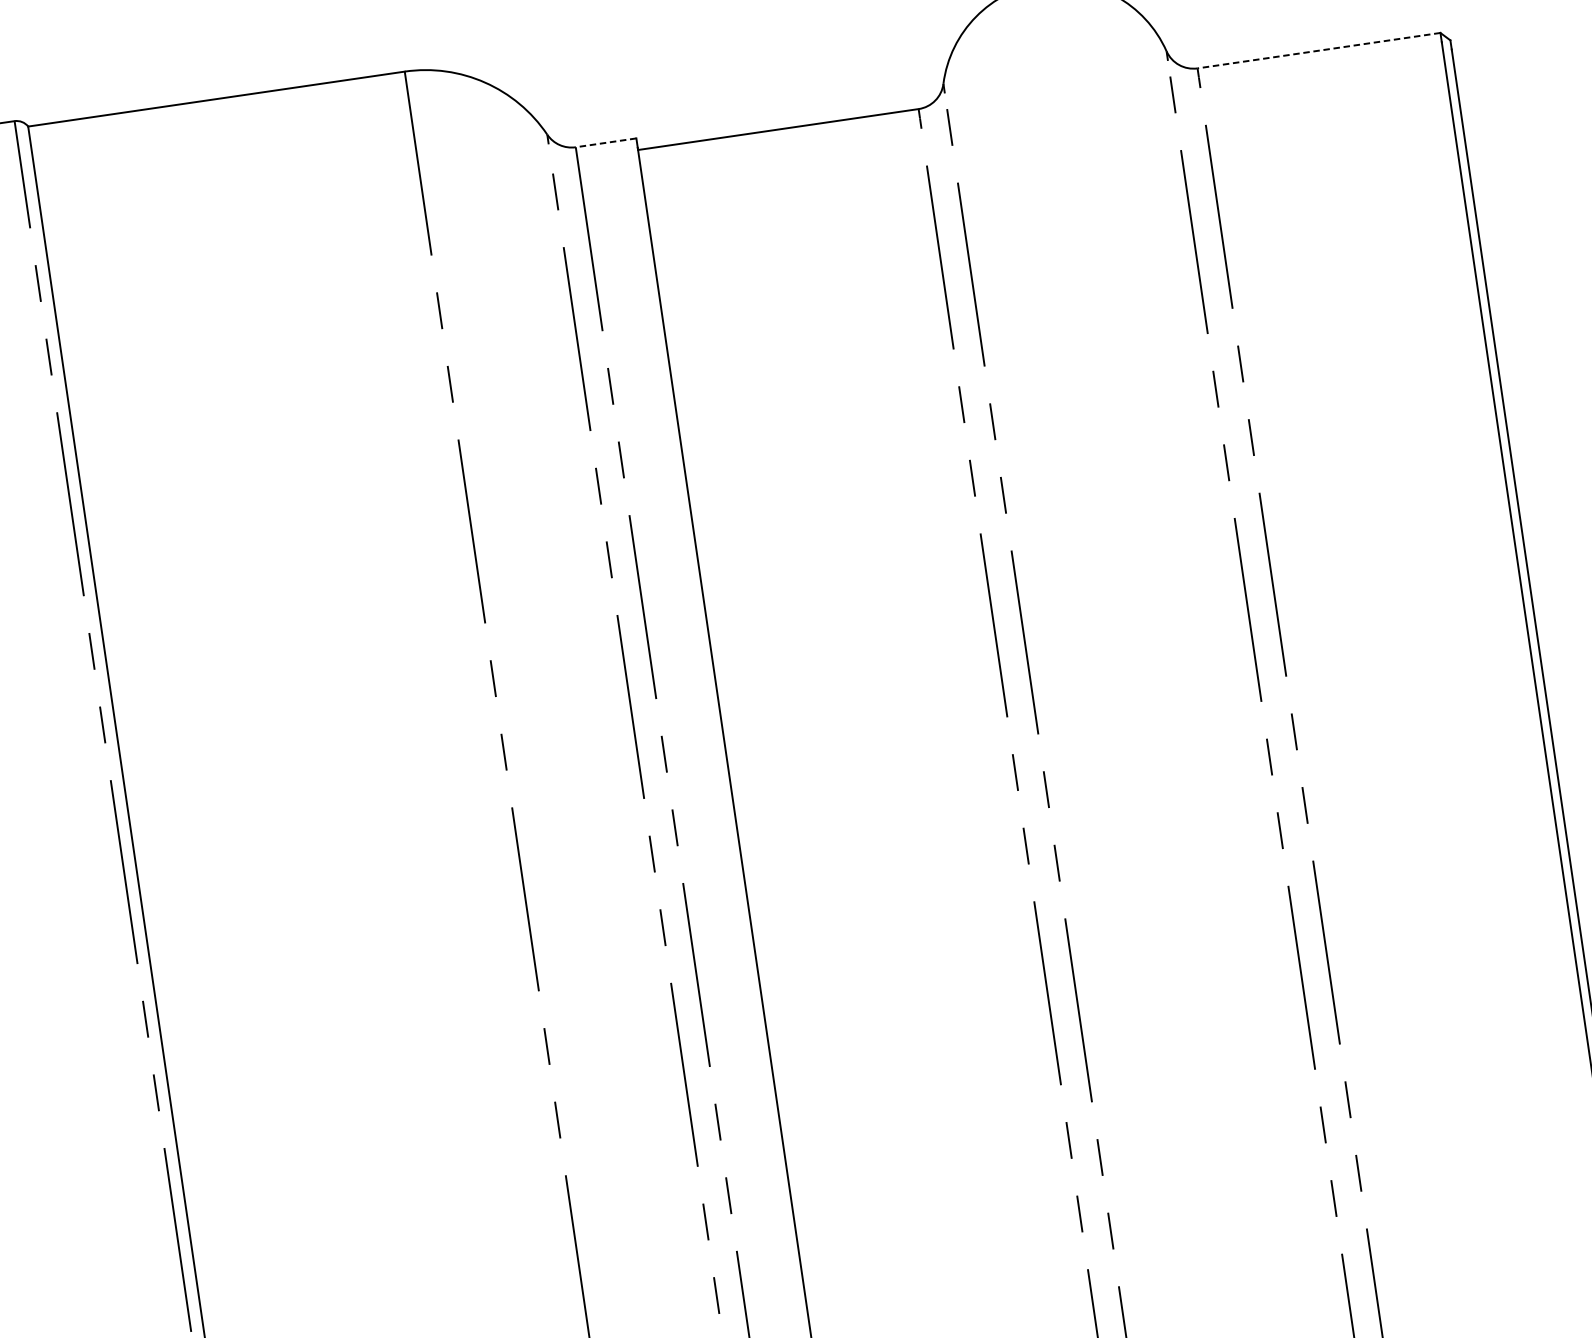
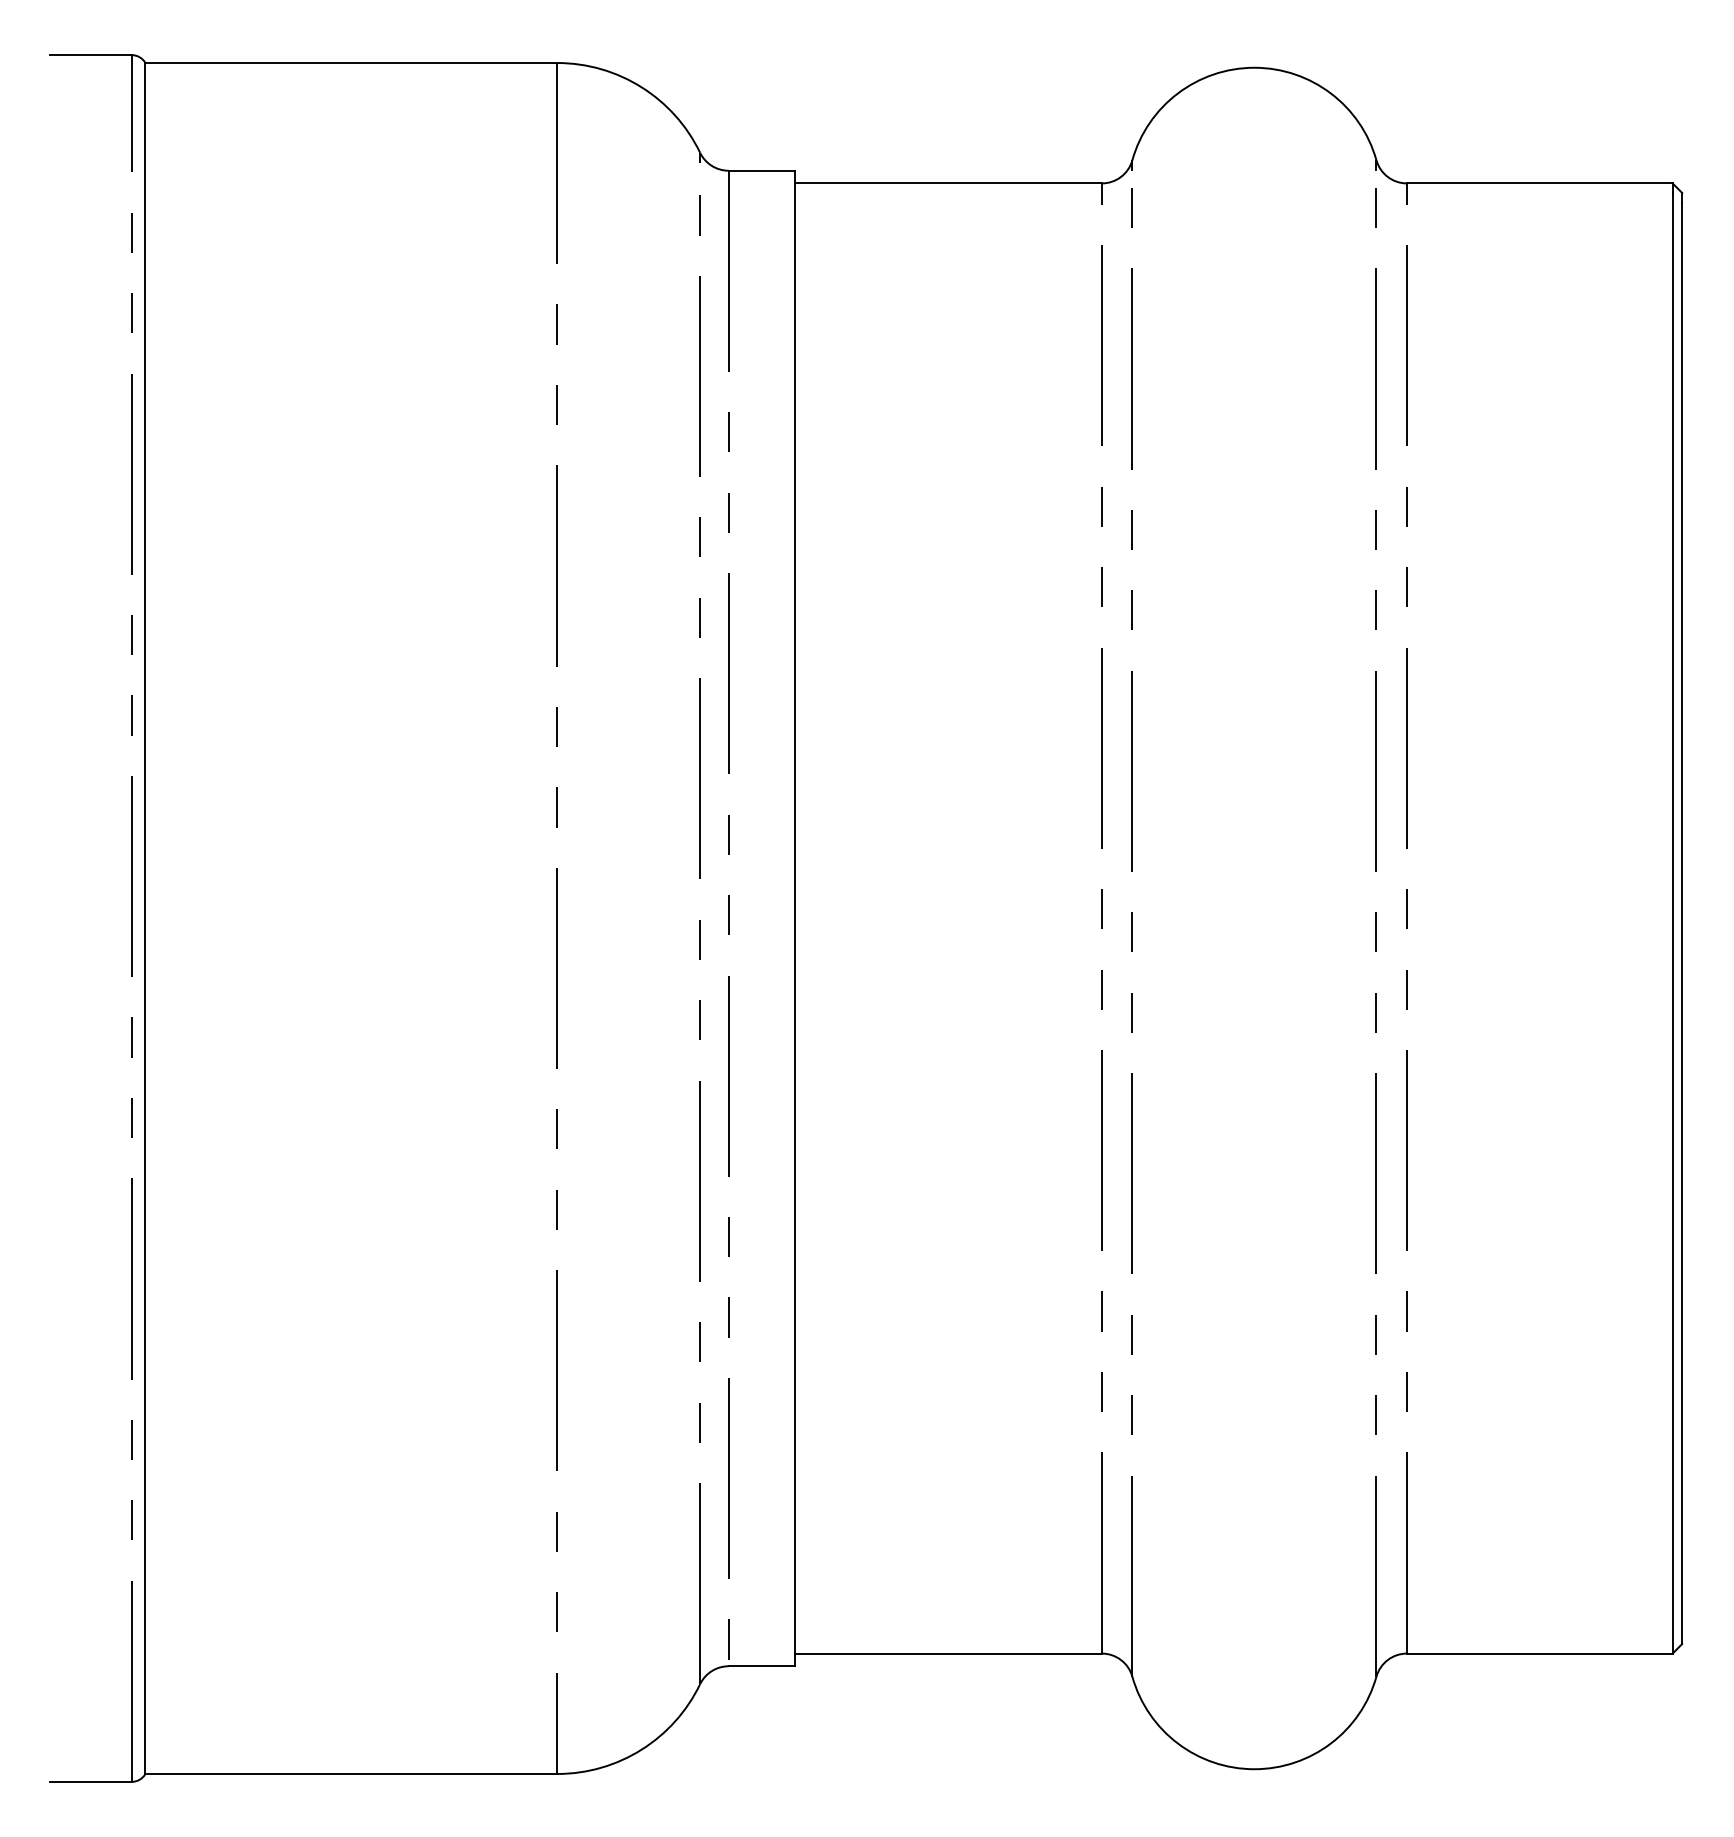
line: (1318, 50) -> (1539, 183), dashed -> solid
line: (605, 142) -> (761, 170), dashed -> solid

